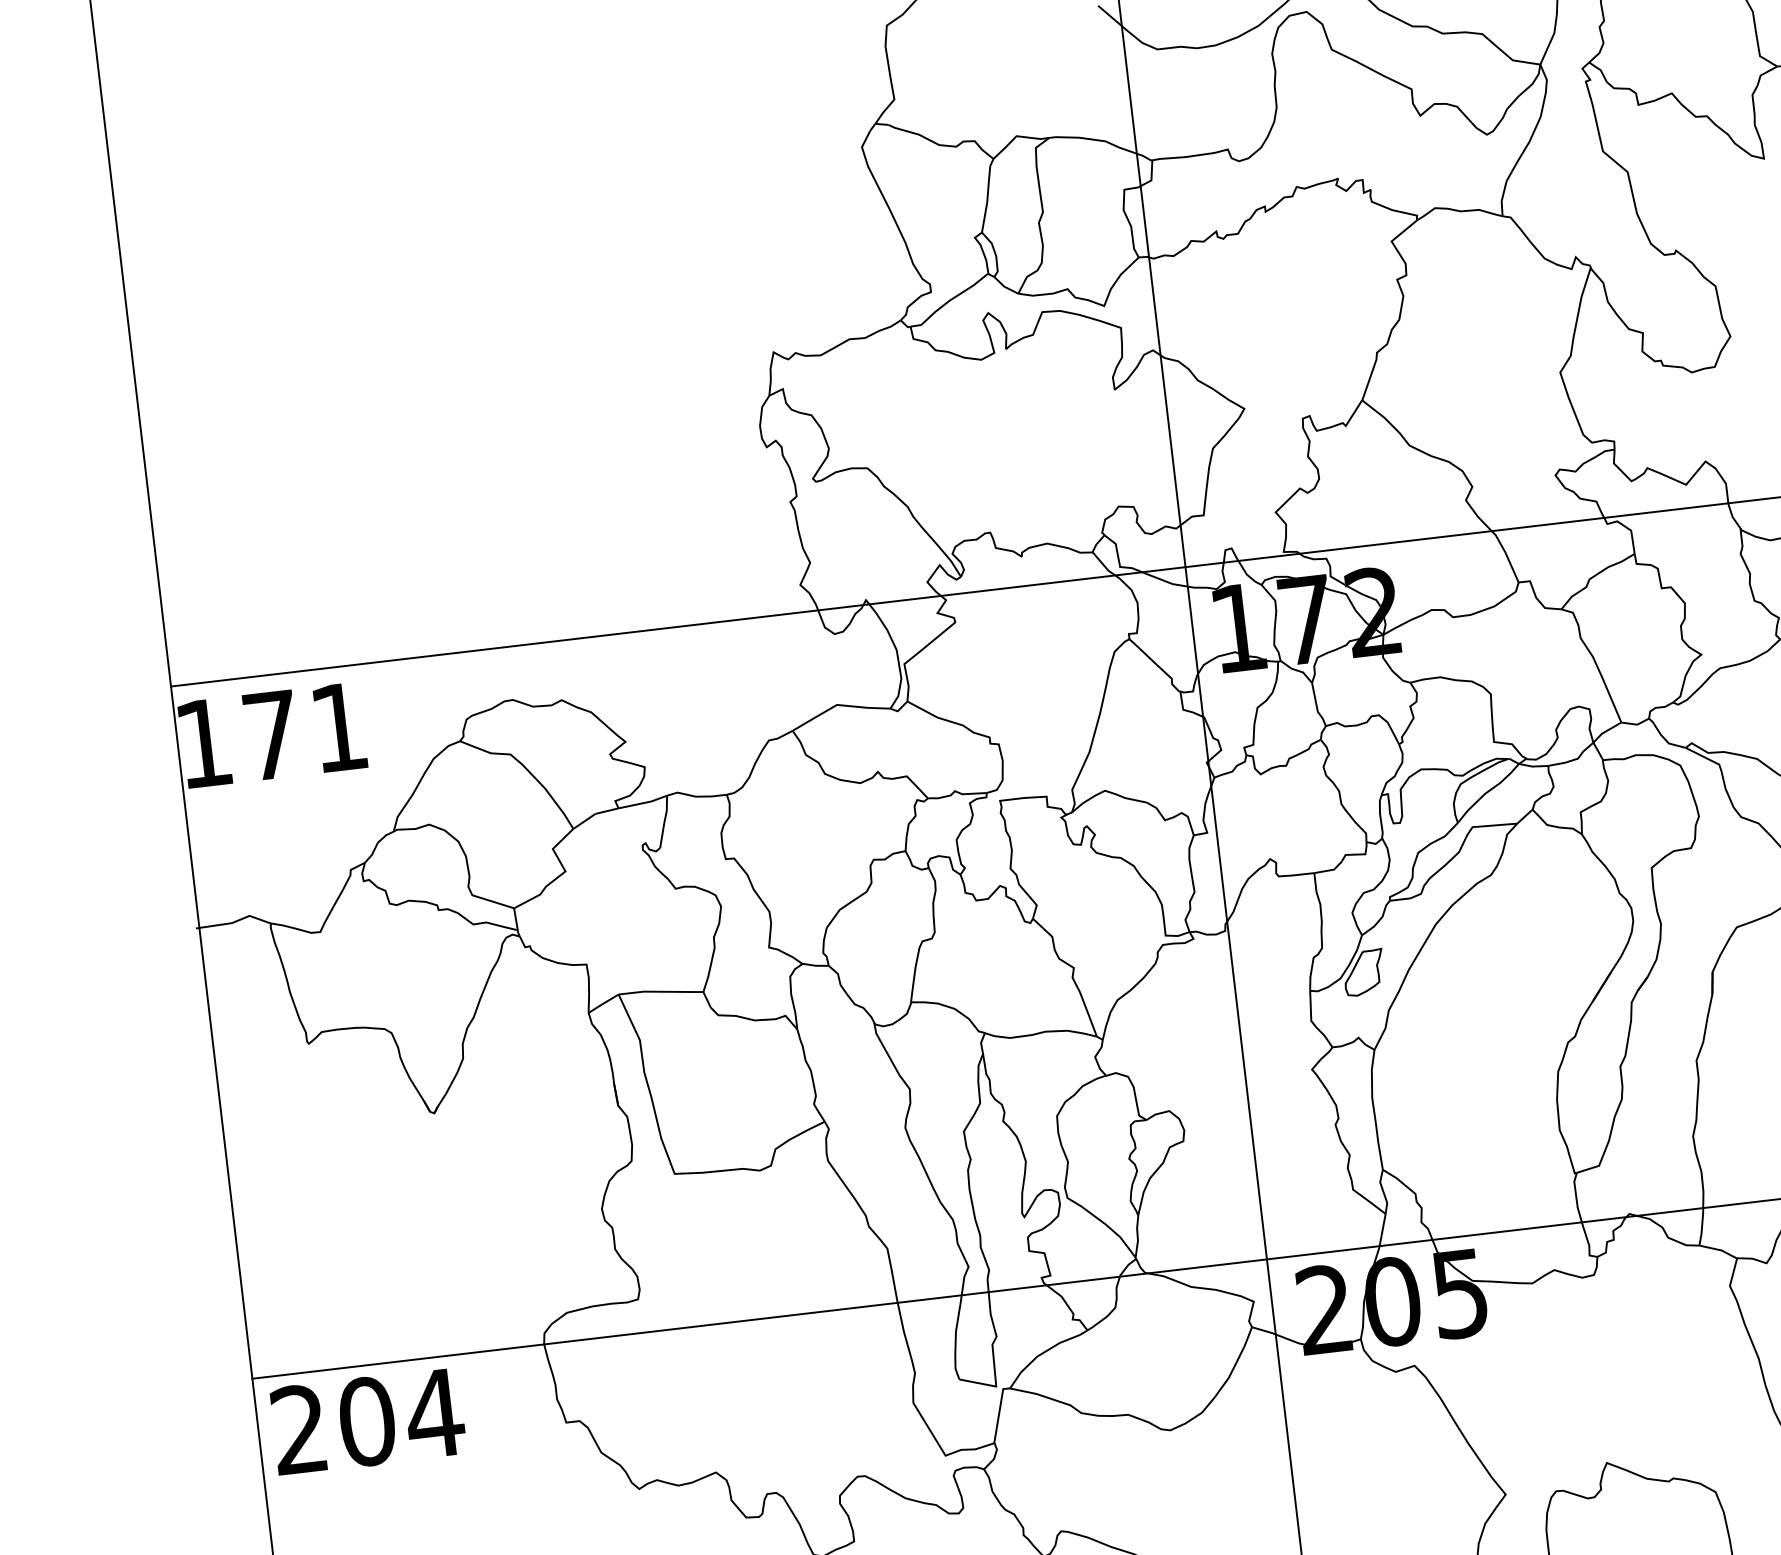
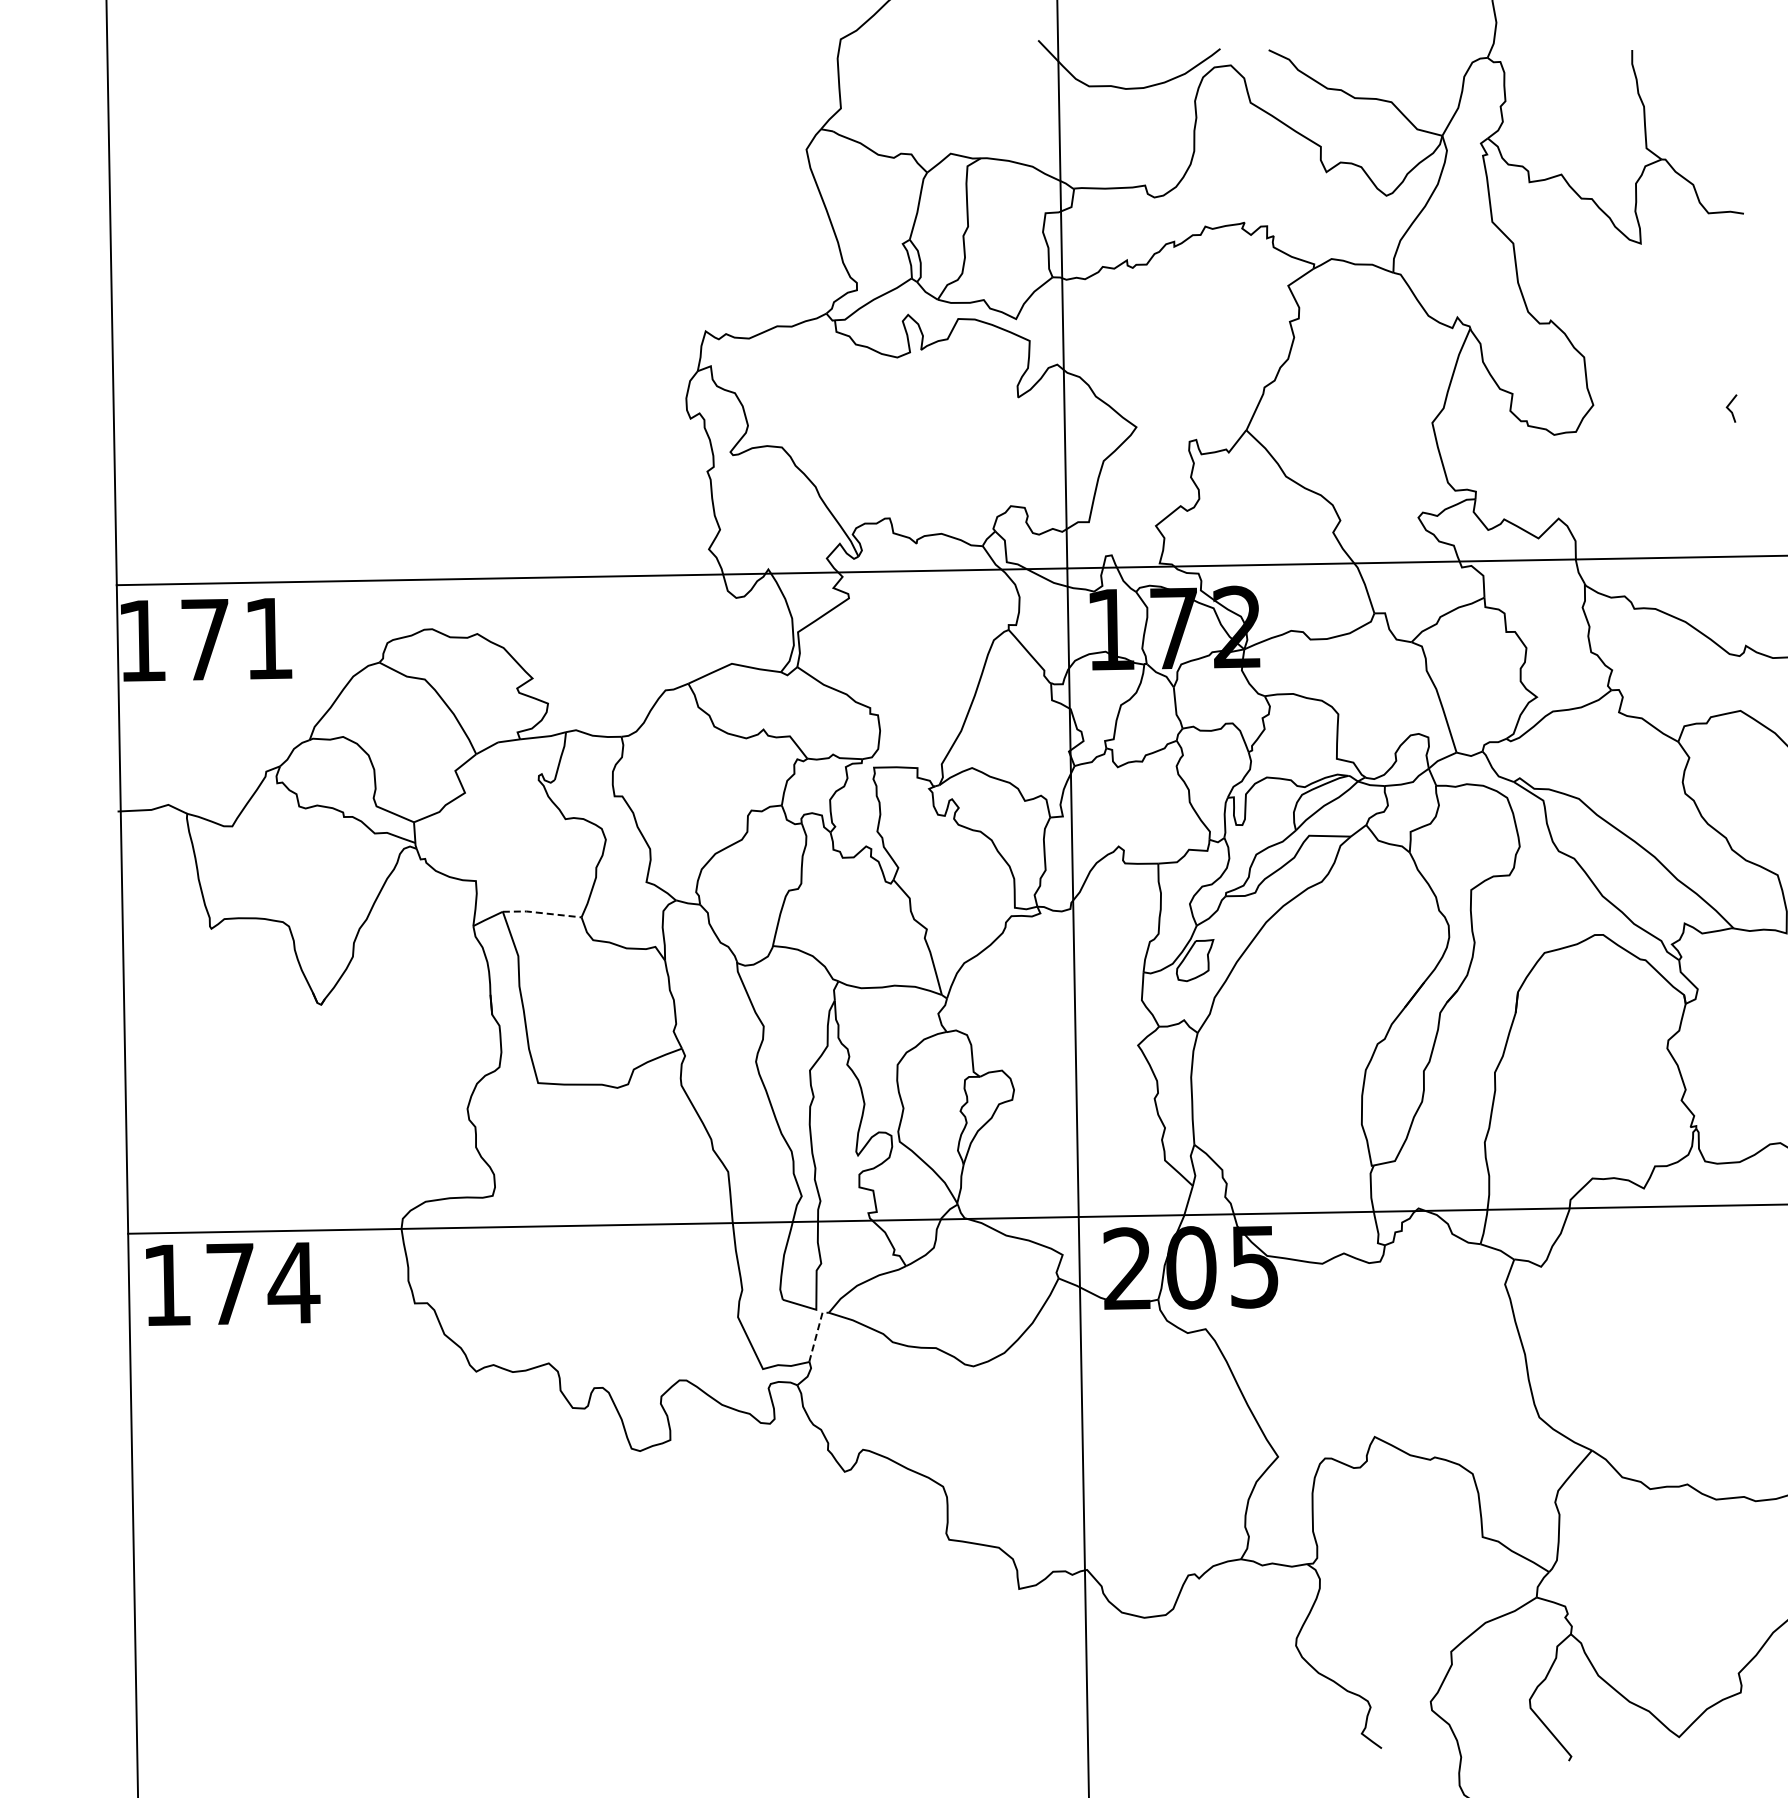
line: (661, 992) -> (542, 913), solid -> dashed
line: (998, 1411) -> (816, 1333), solid -> dashed
text: (332, 1424) -> (198, 1283), 204 -> 174

